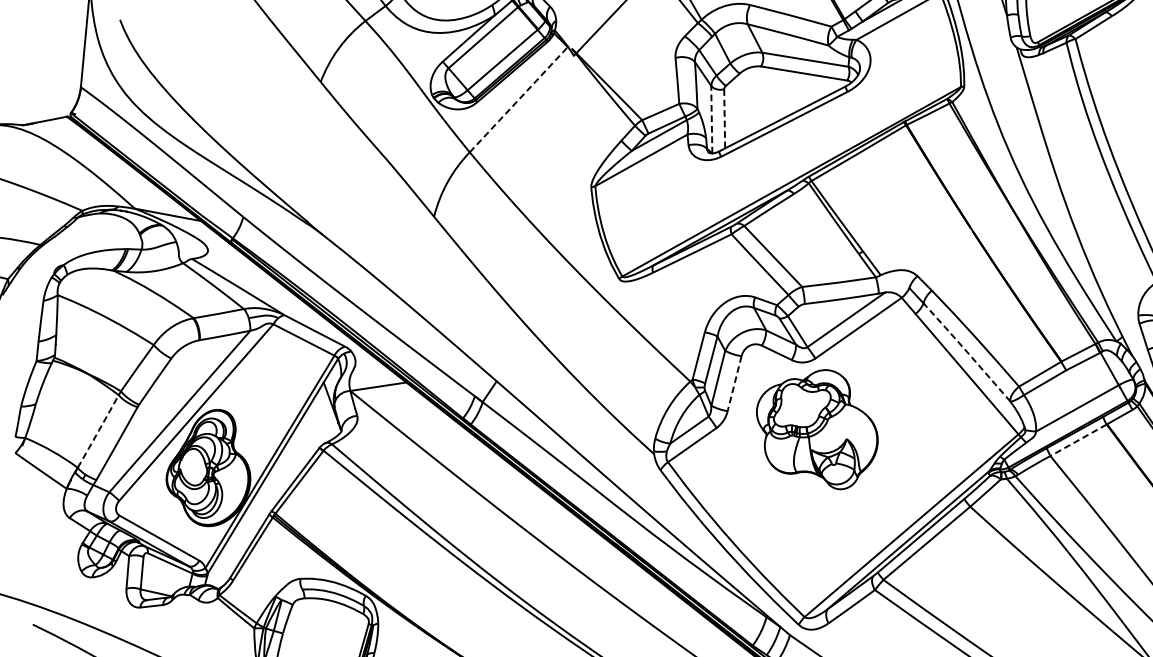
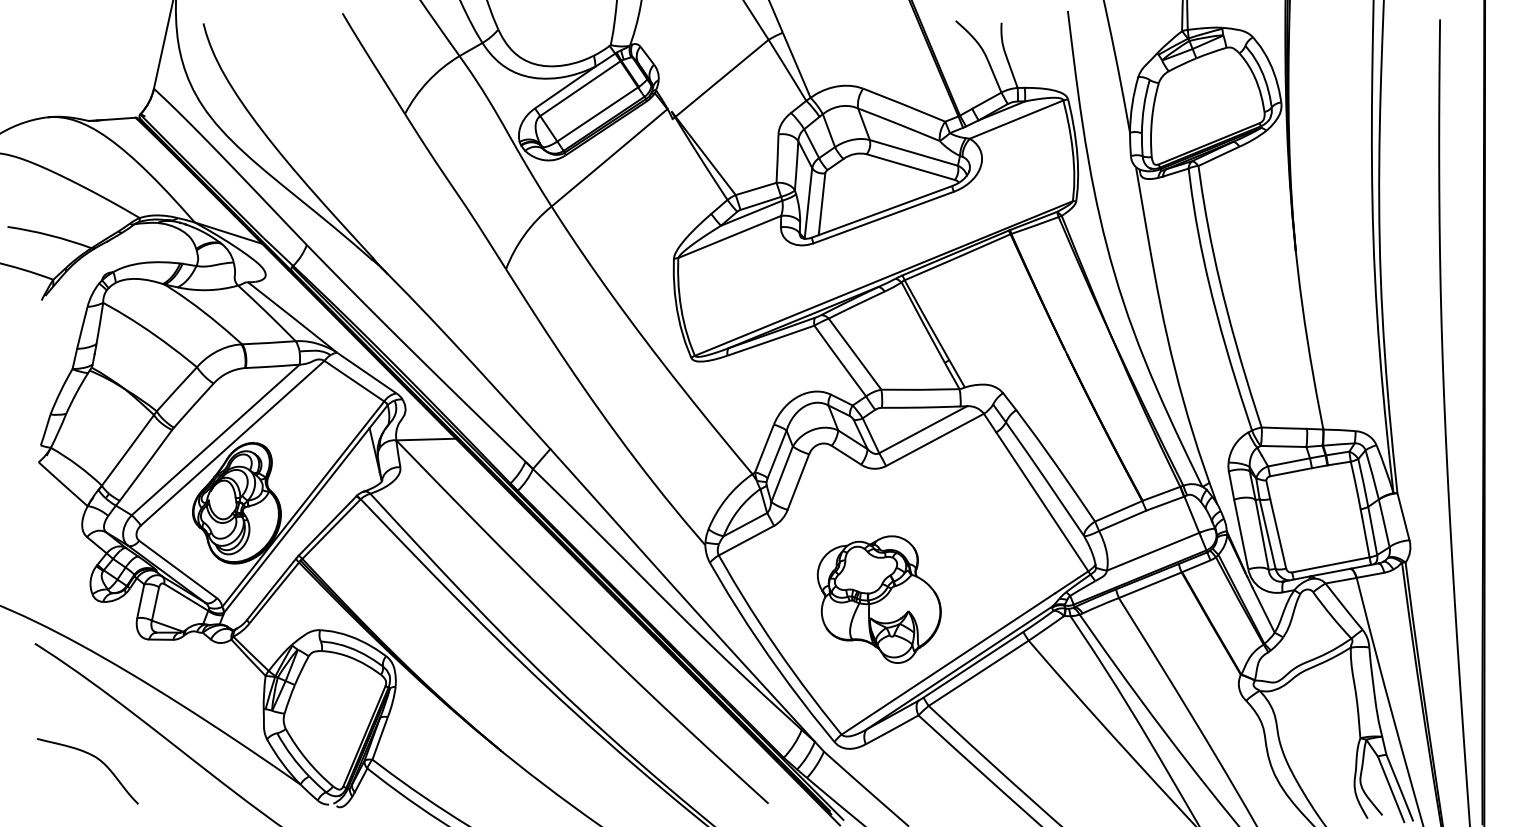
line: (518, 99) -> (609, 157), dashed -> solid
line: (711, 119) -> (808, 203), dashed -> solid
line: (724, 119) -> (821, 204), dashed -> solid
line: (967, 351) -> (1045, 478), dashed -> solid
line: (734, 384) -> (798, 482), dashed -> solid
line: (98, 431) -> (128, 450), dashed -> solid
part: (817, 431) -> (878, 599), moved
line: (1078, 440) -> (1150, 585), dashed -> solid

